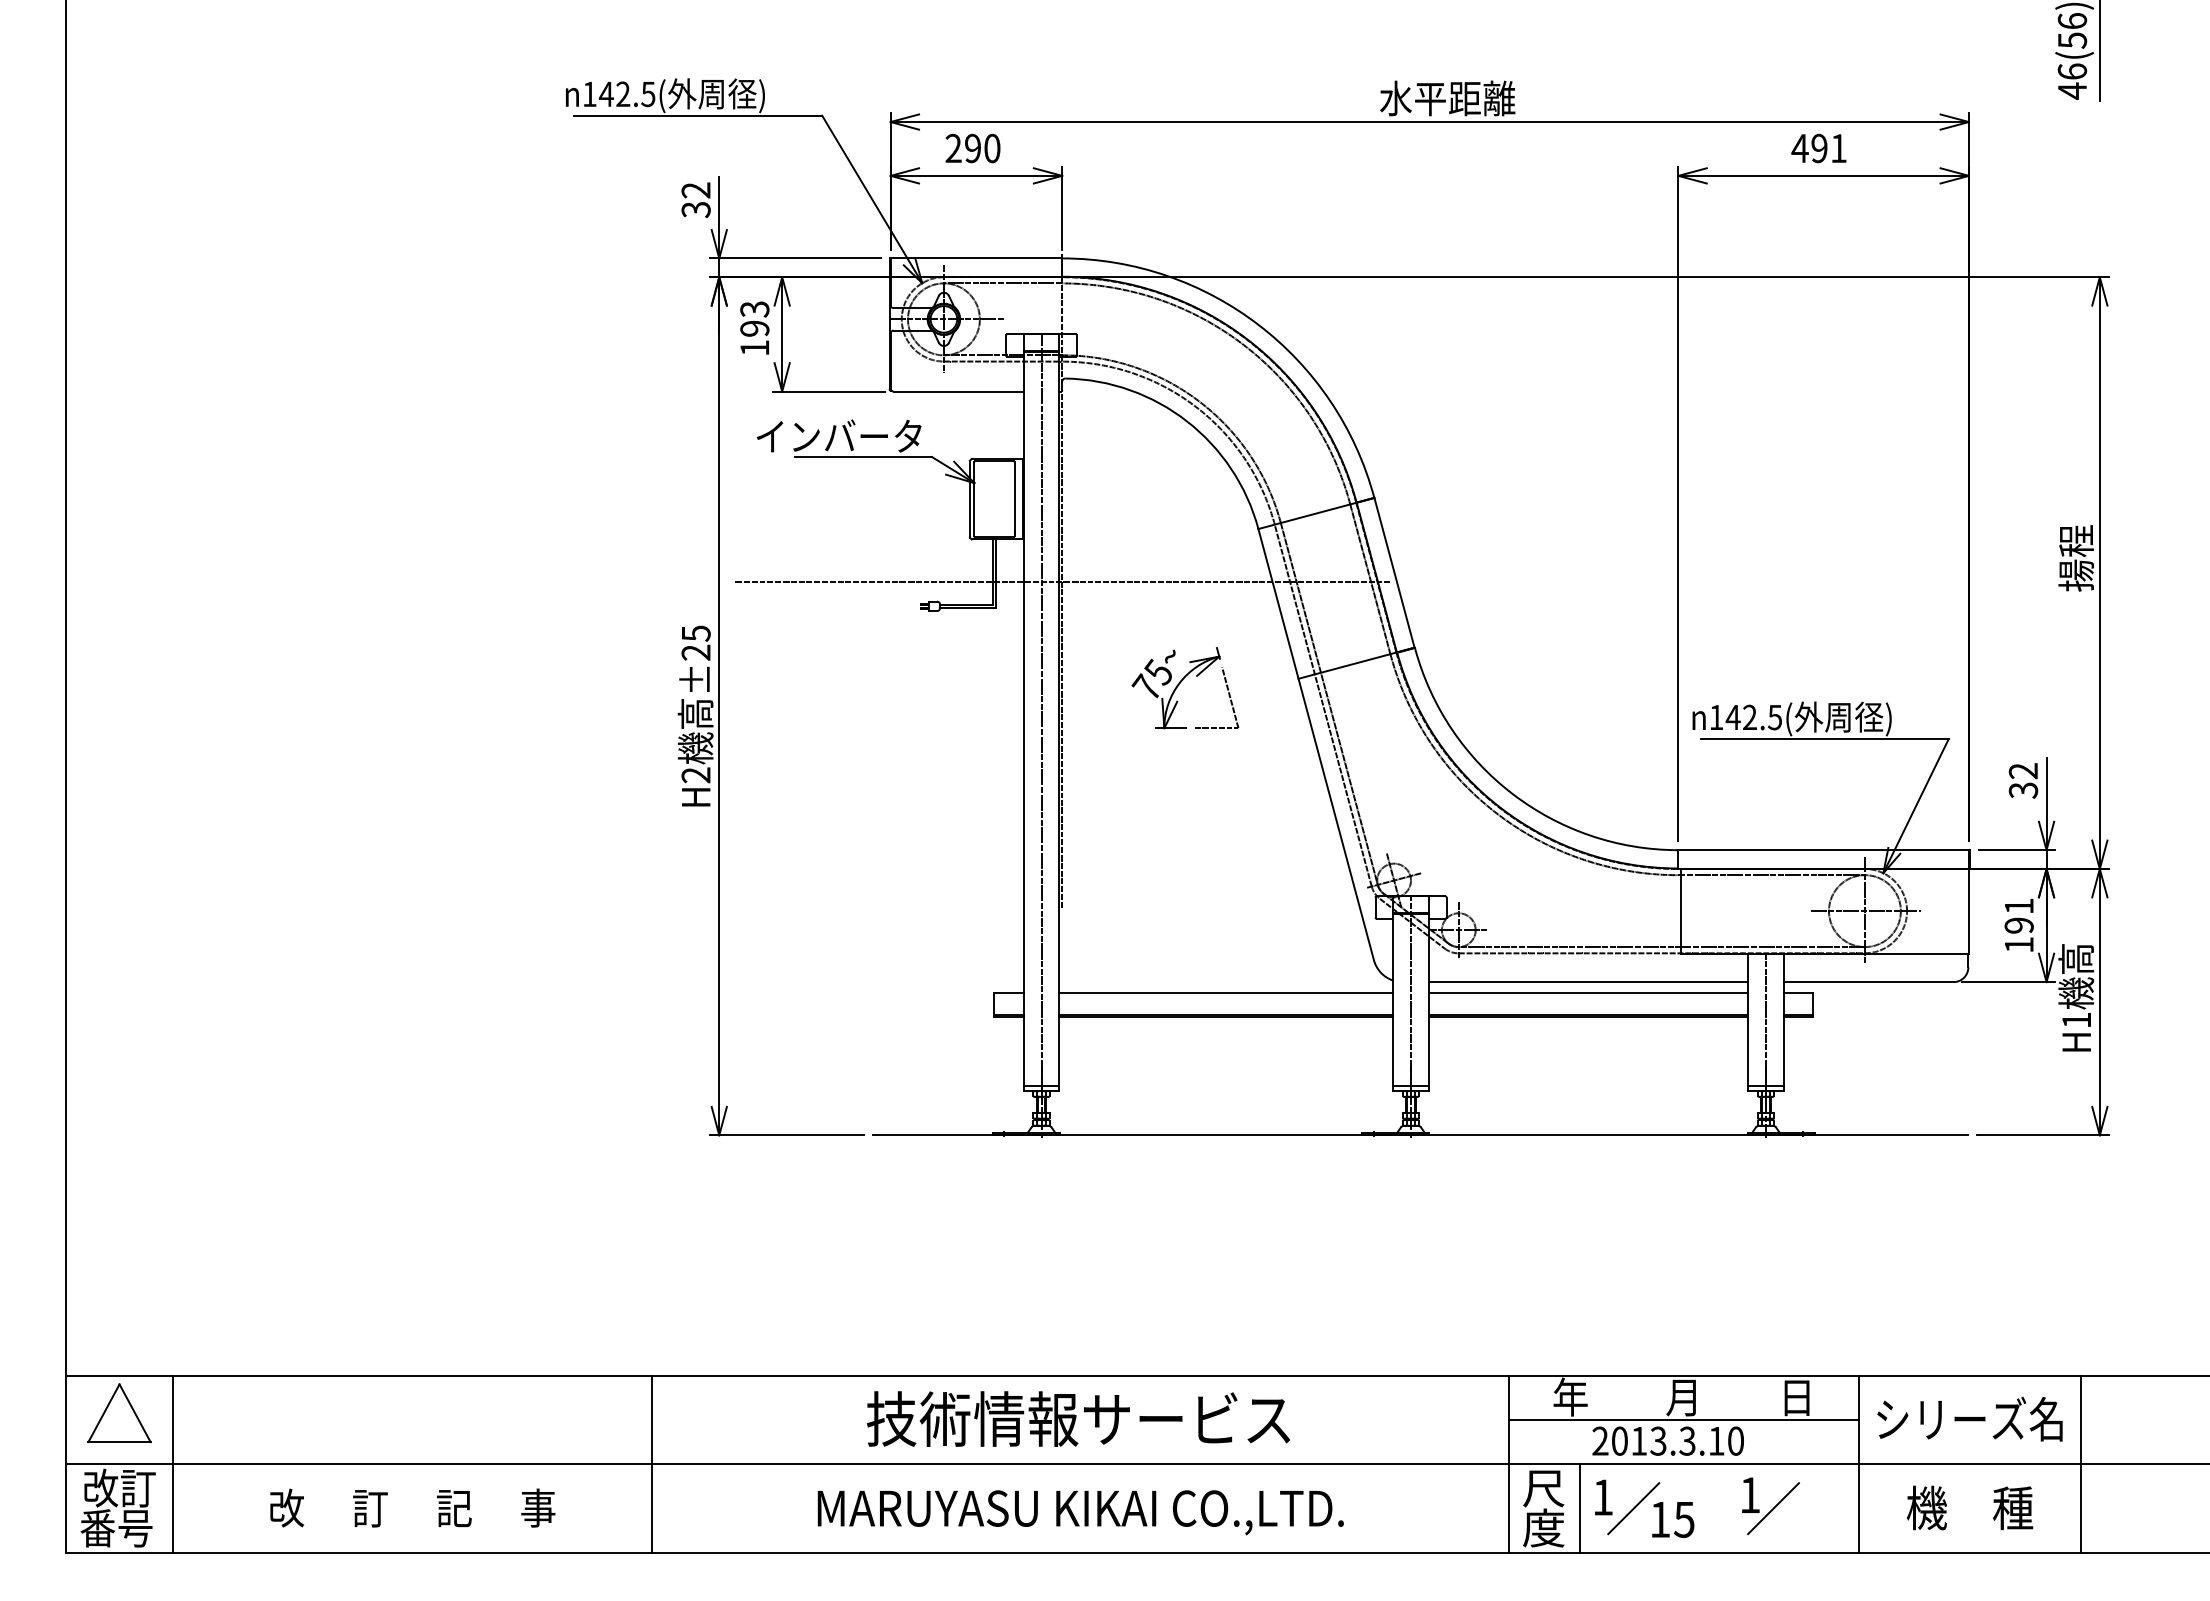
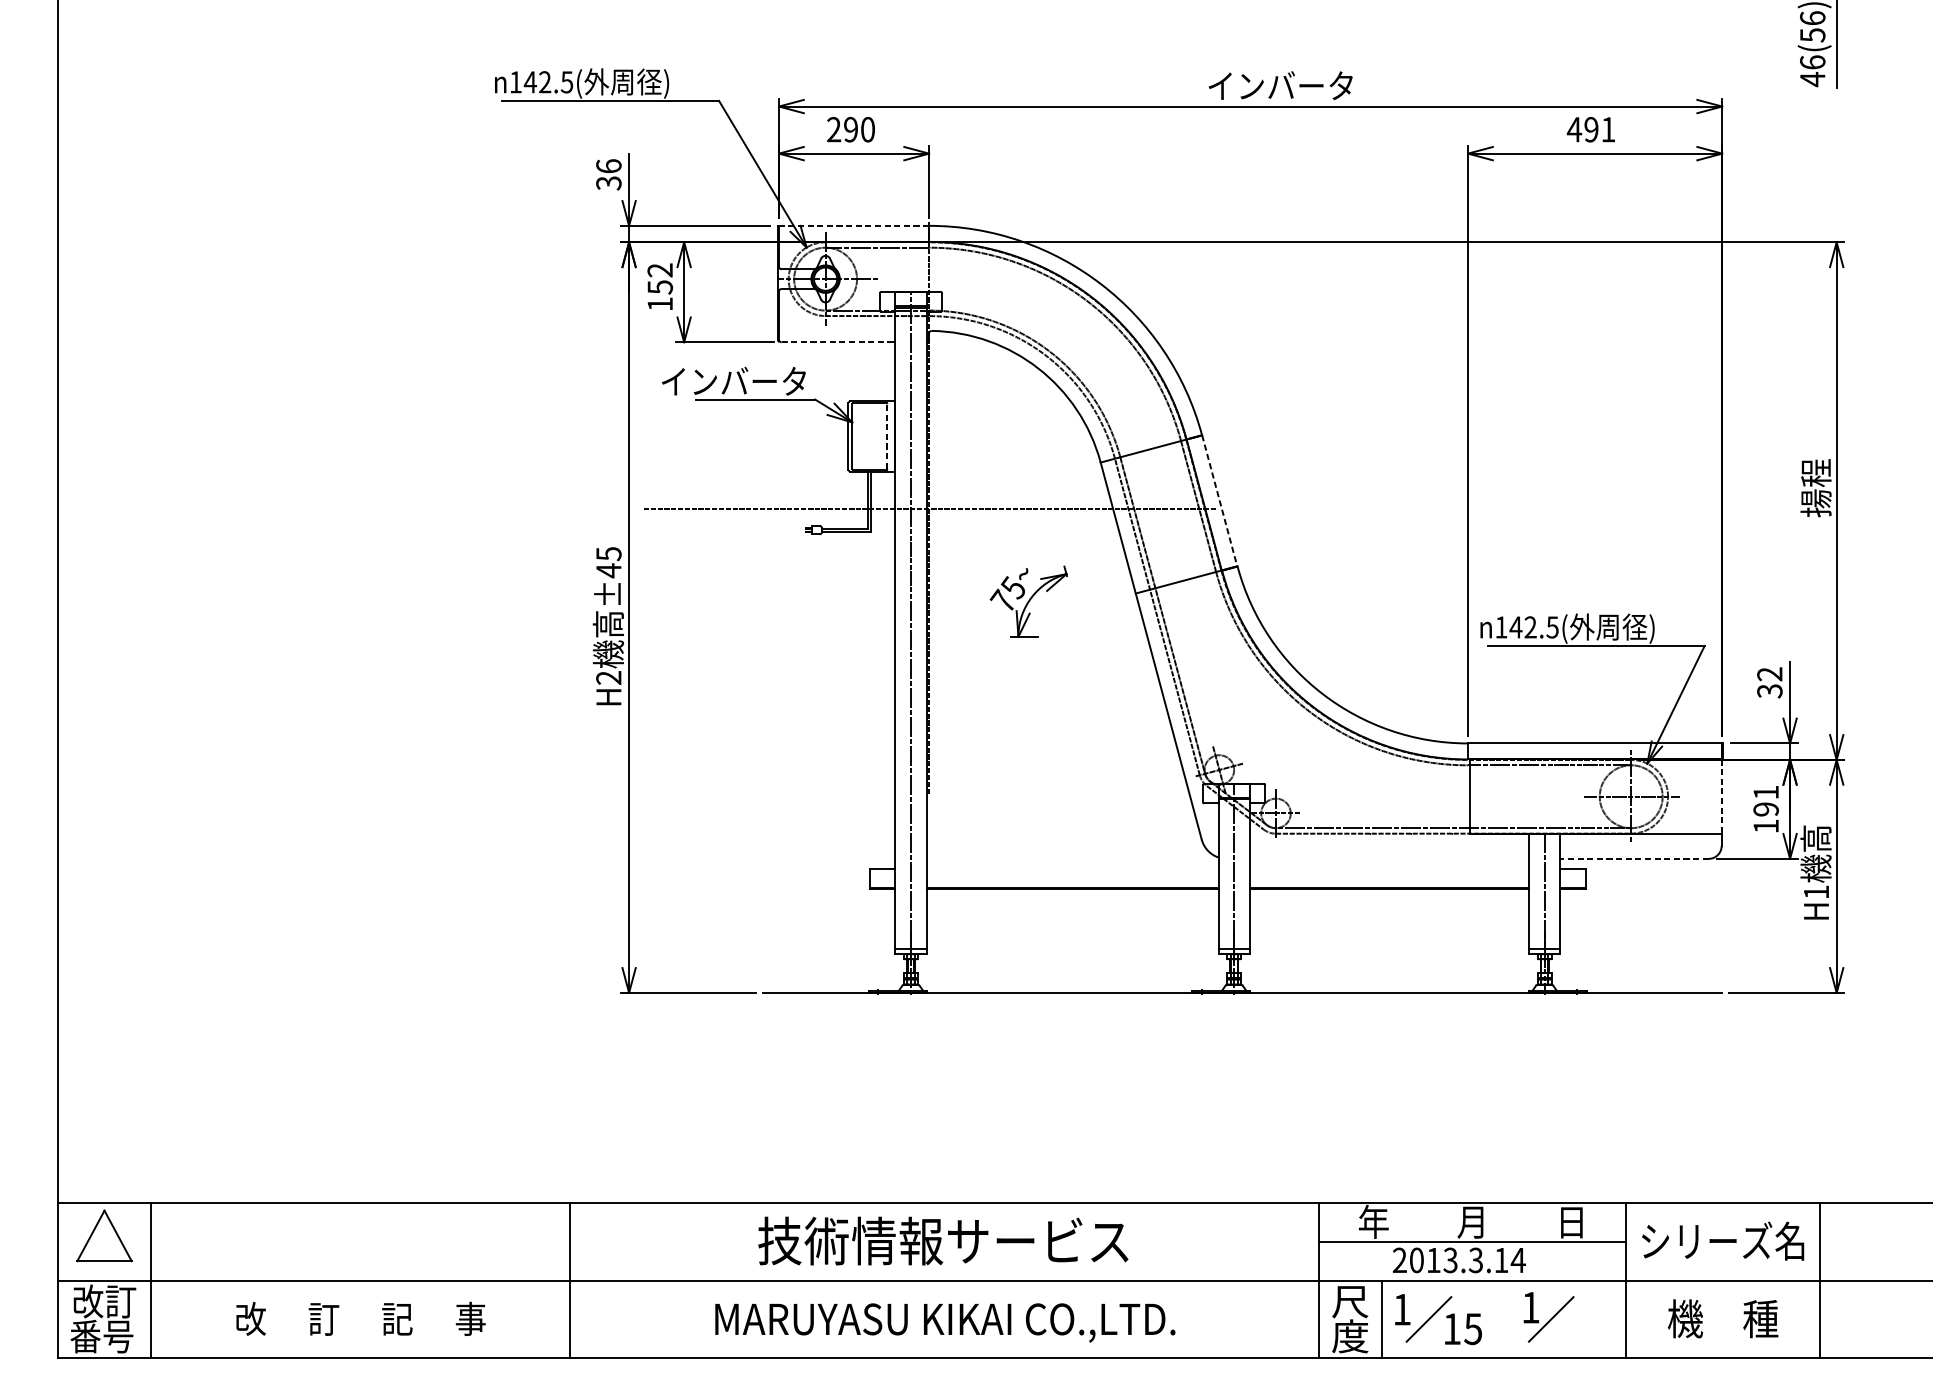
text: (1463, 98) -> (1280, 85), 水平距離 -> インバータ
text: (695, 190) -> (608, 166), 32 -> 36
line: (976, 258) -> (854, 225), solid -> dashed
text: (754, 319) -> (659, 279), 193 -> 152
line: (959, 391) -> (839, 342), solid -> dashed
line: (1014, 499) -> (887, 436), solid -> dashed
line: (1394, 572) -> (1219, 500), solid -> dashed
text: (695, 652) -> (608, 570), ±25 -> ±45
part: (1228, 695) -> (1074, 608), removed
line: (1969, 911) -> (1722, 797), solid -> dashed
line: (1588, 982) -> (1389, 859), removed
line: (1868, 982) -> (1634, 859), solid -> dashed
line: (1226, 993) -> (1072, 868), removed
line: (1588, 993) -> (1389, 868), removed
text: (1735, 1440) -> (1517, 1259), 2013.3.10 -> 2013.3.14

